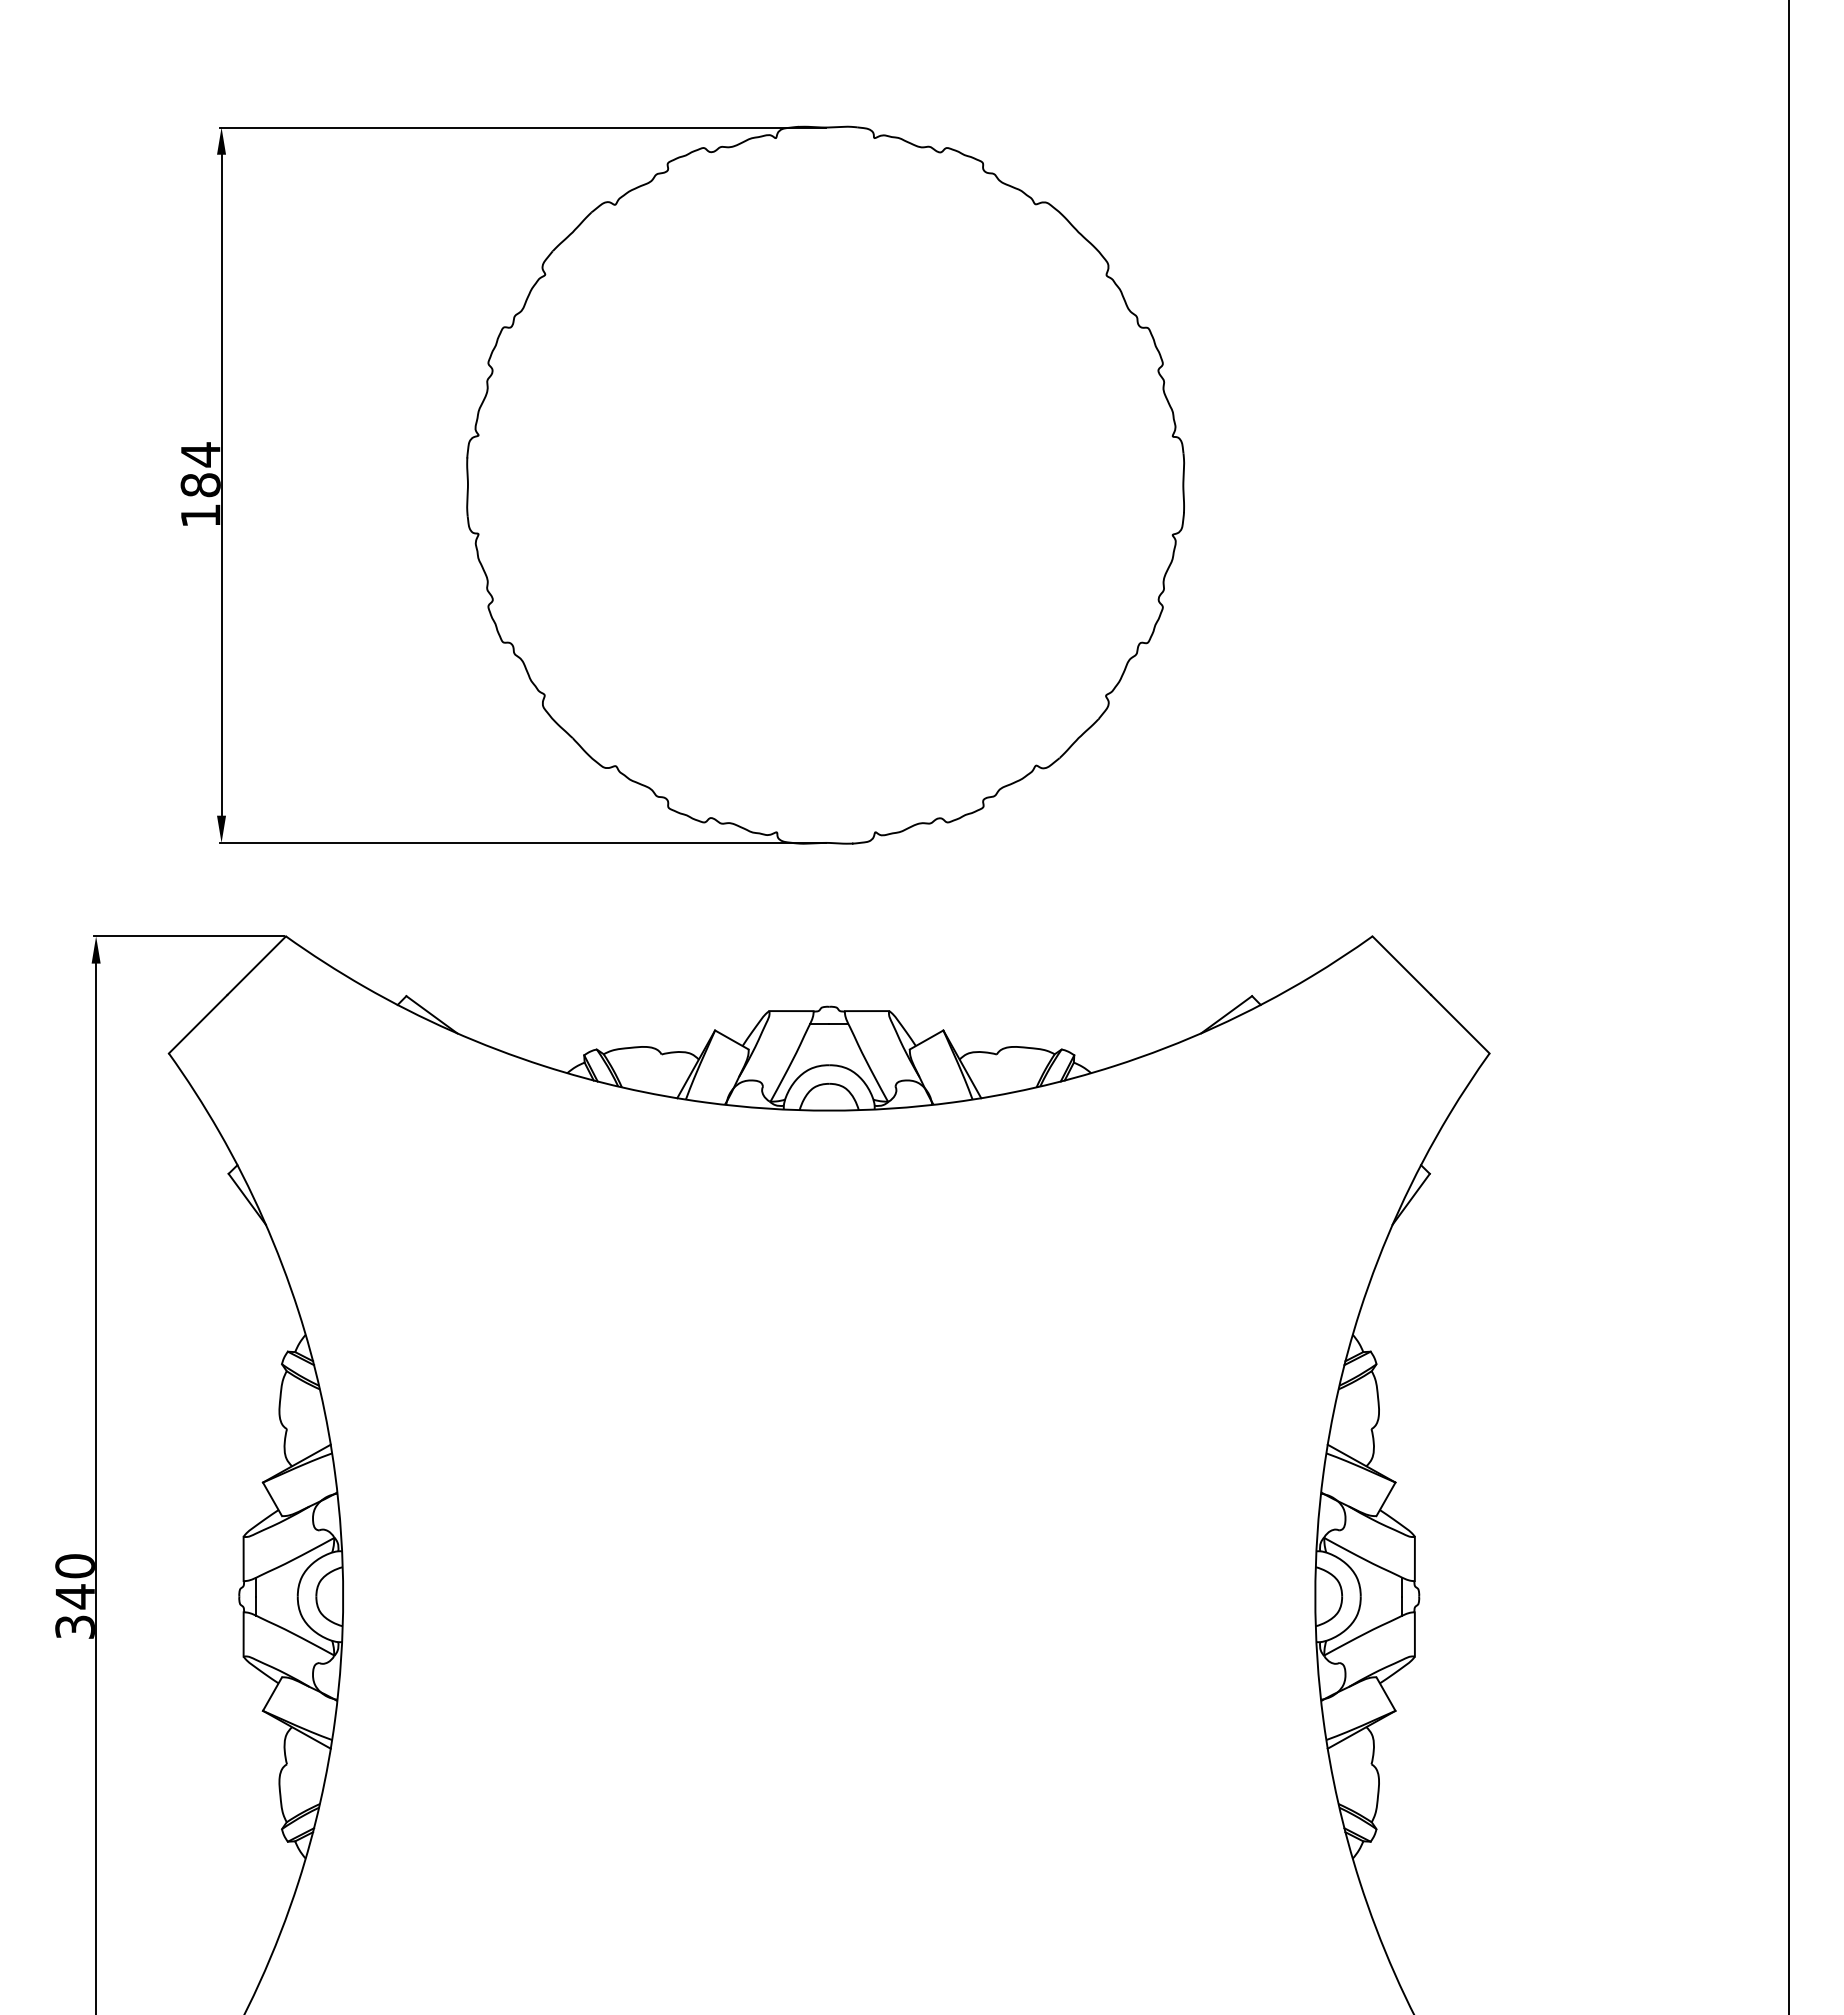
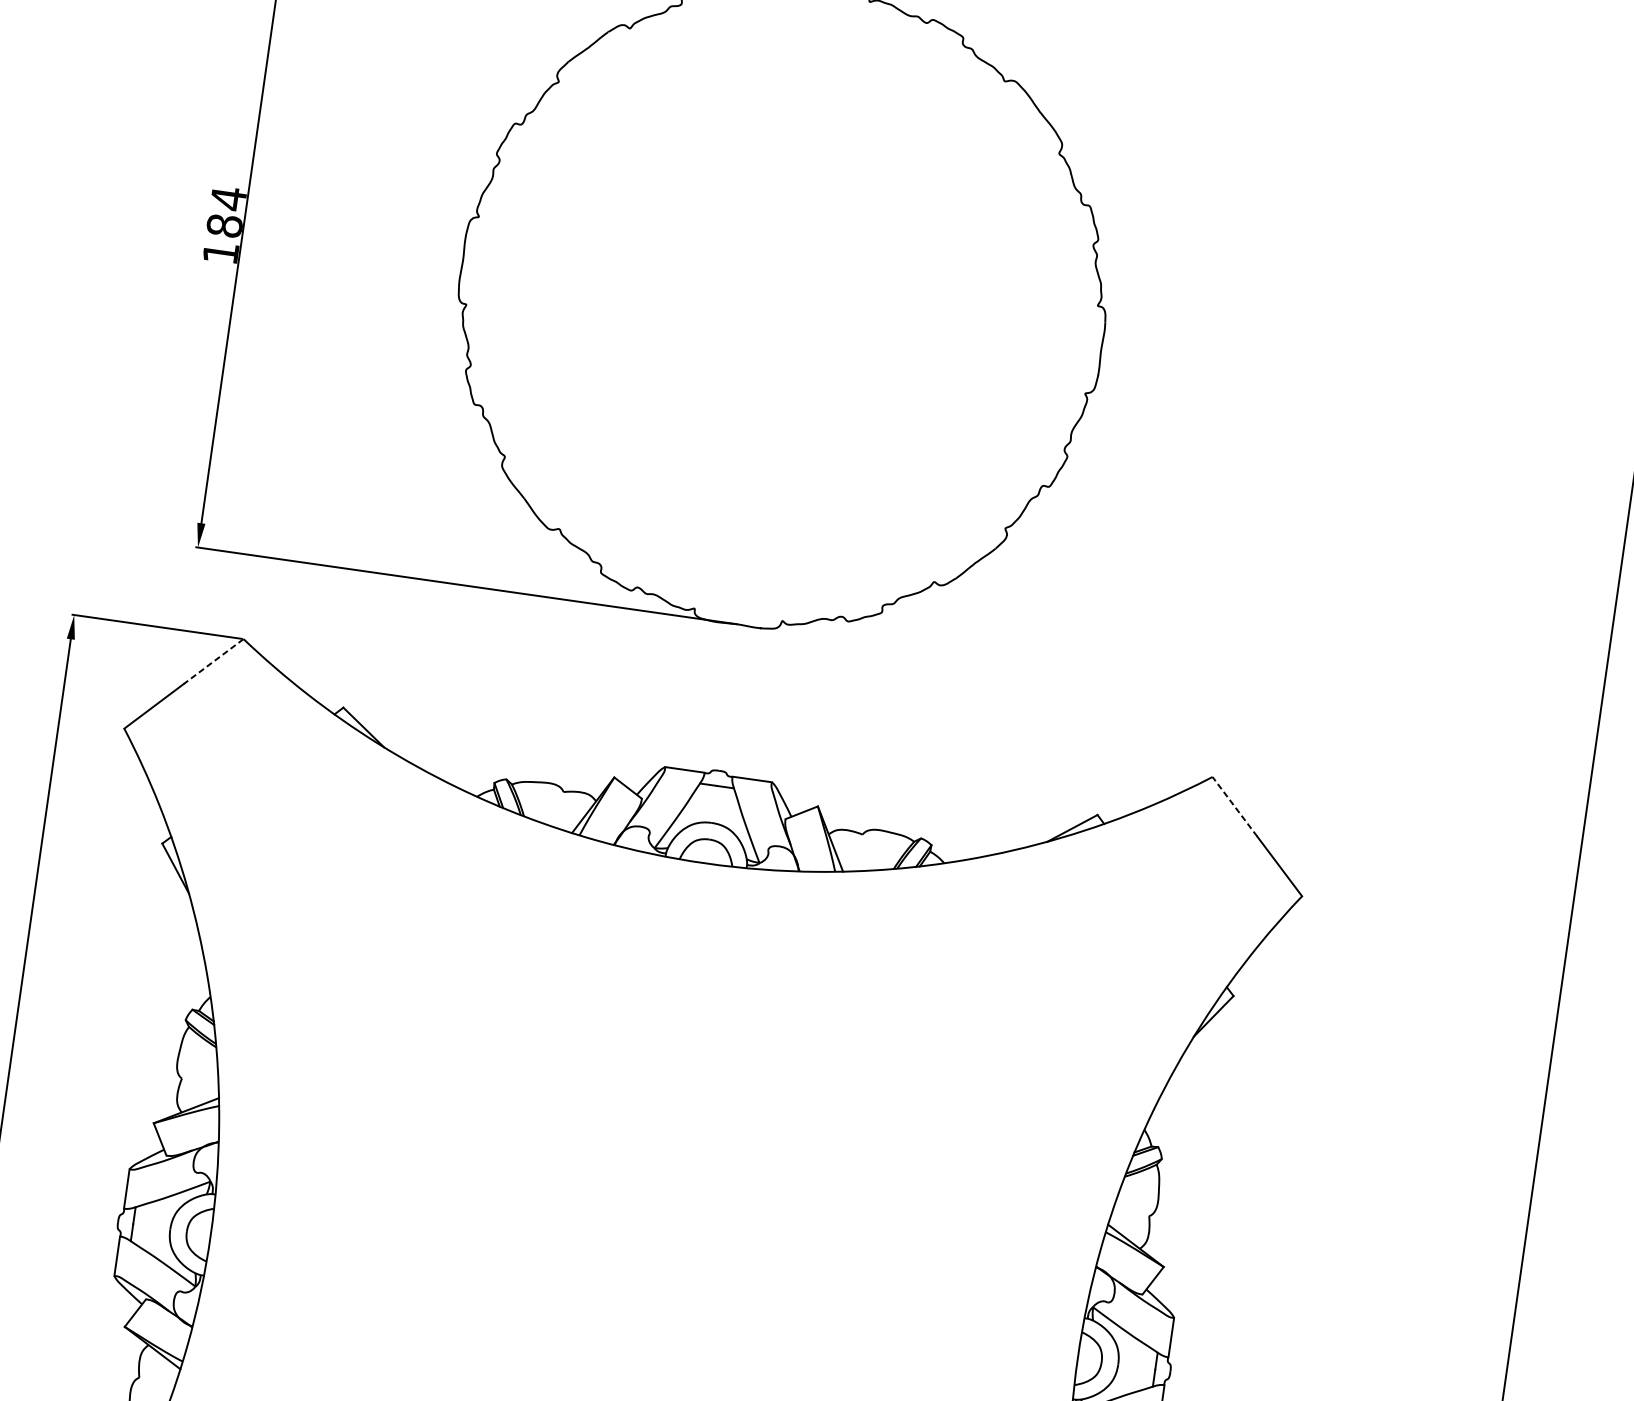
line: (1401, 965) -> (1234, 806), solid -> dashed
line: (256, 966) -> (213, 662), solid -> dashed

